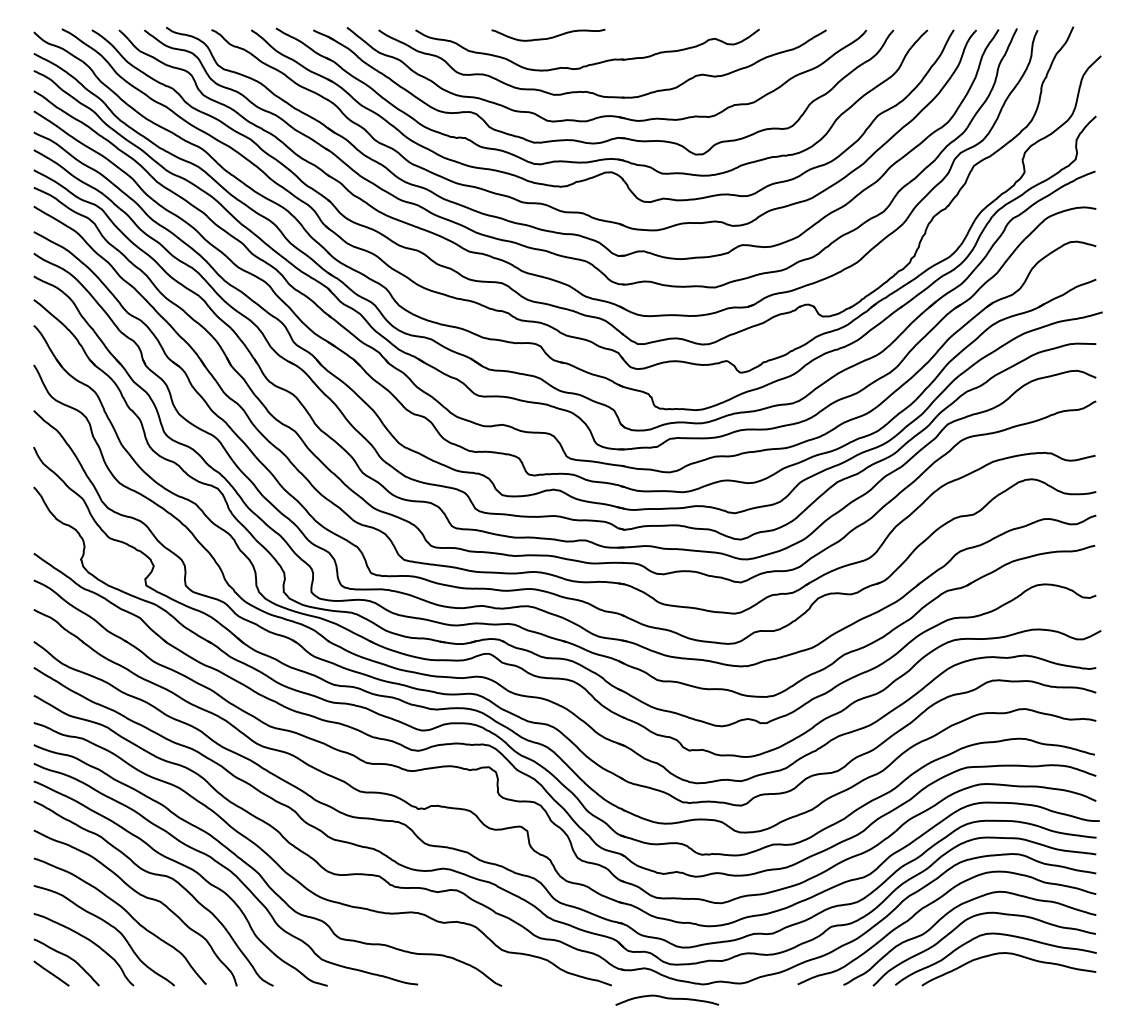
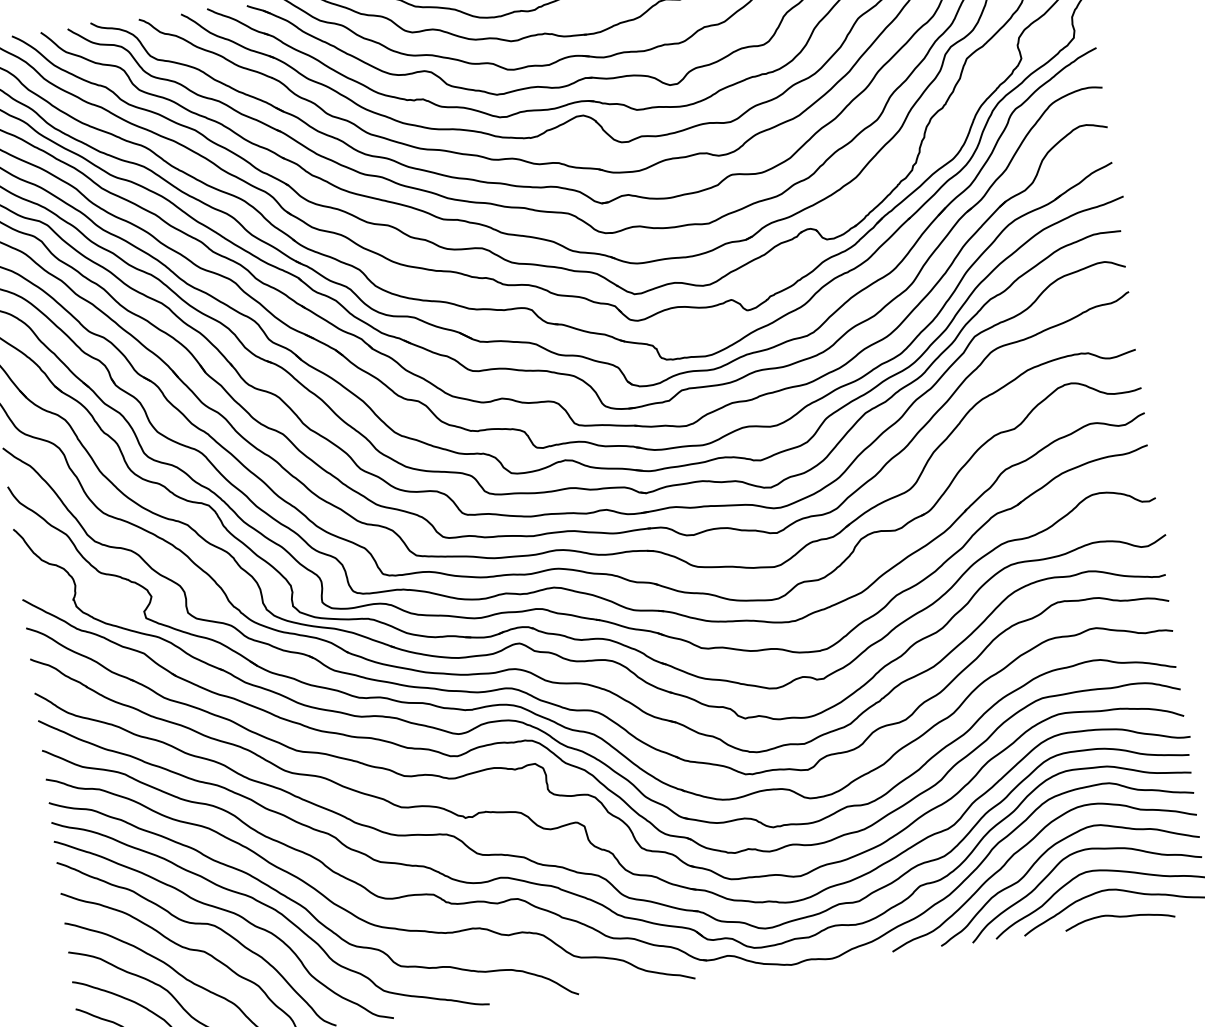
curve: (667, 999) -> (1119, 918), moved

